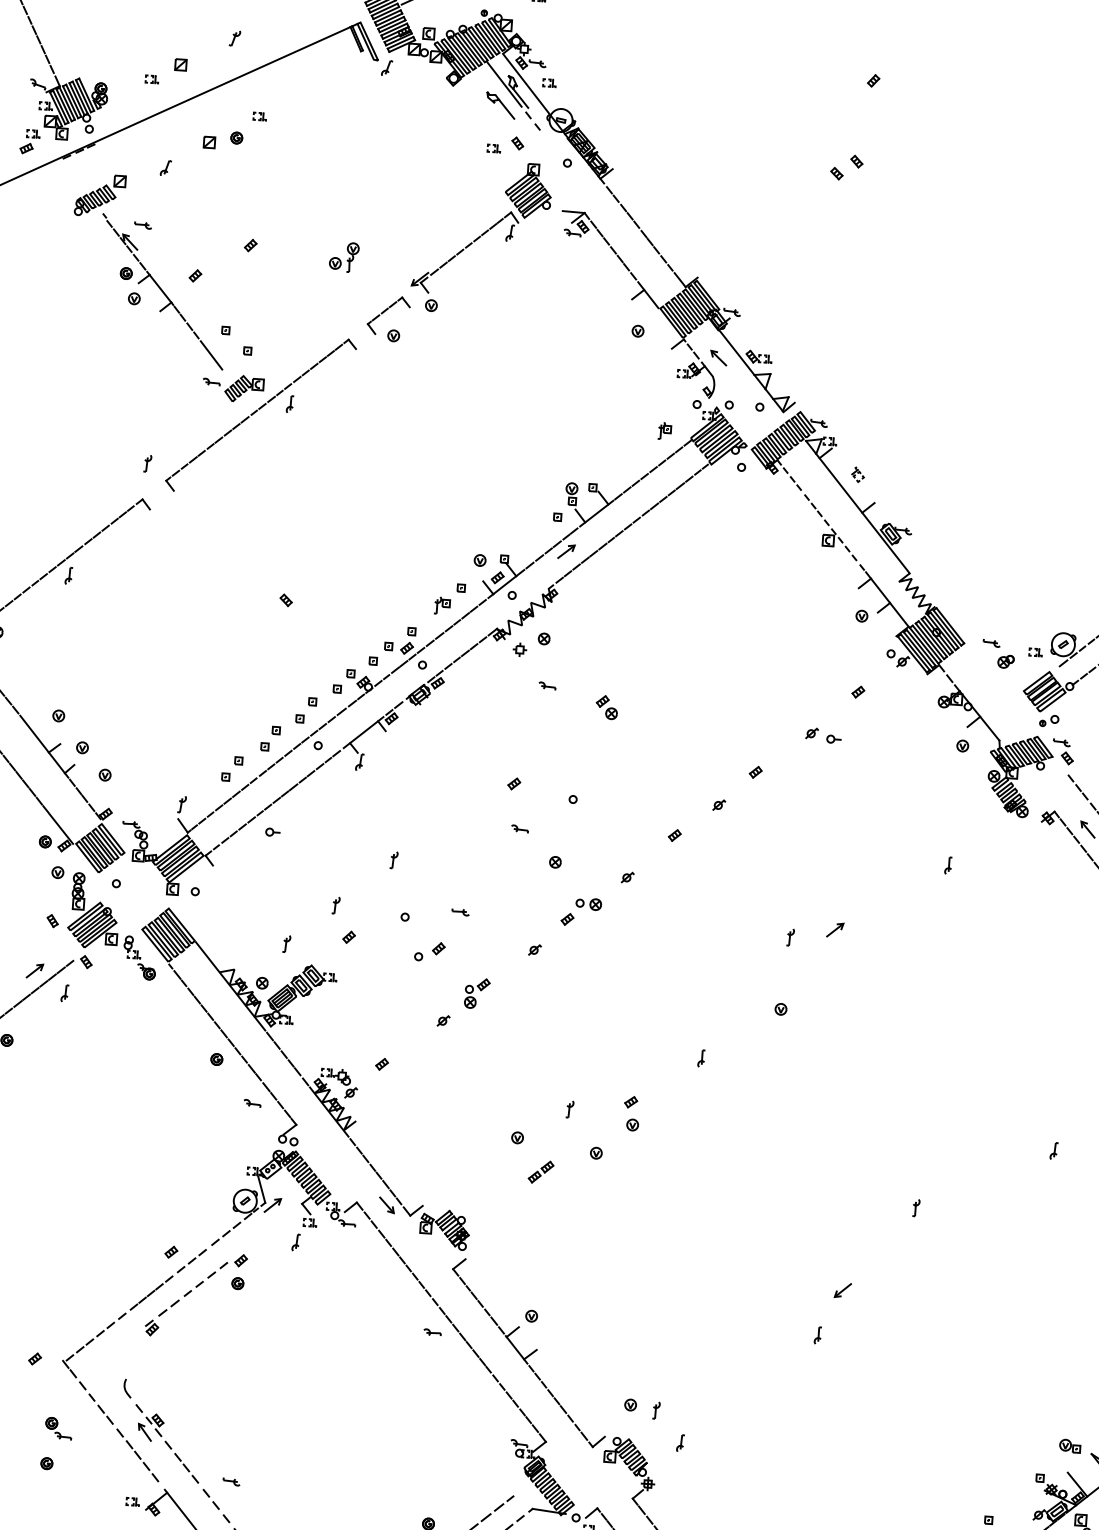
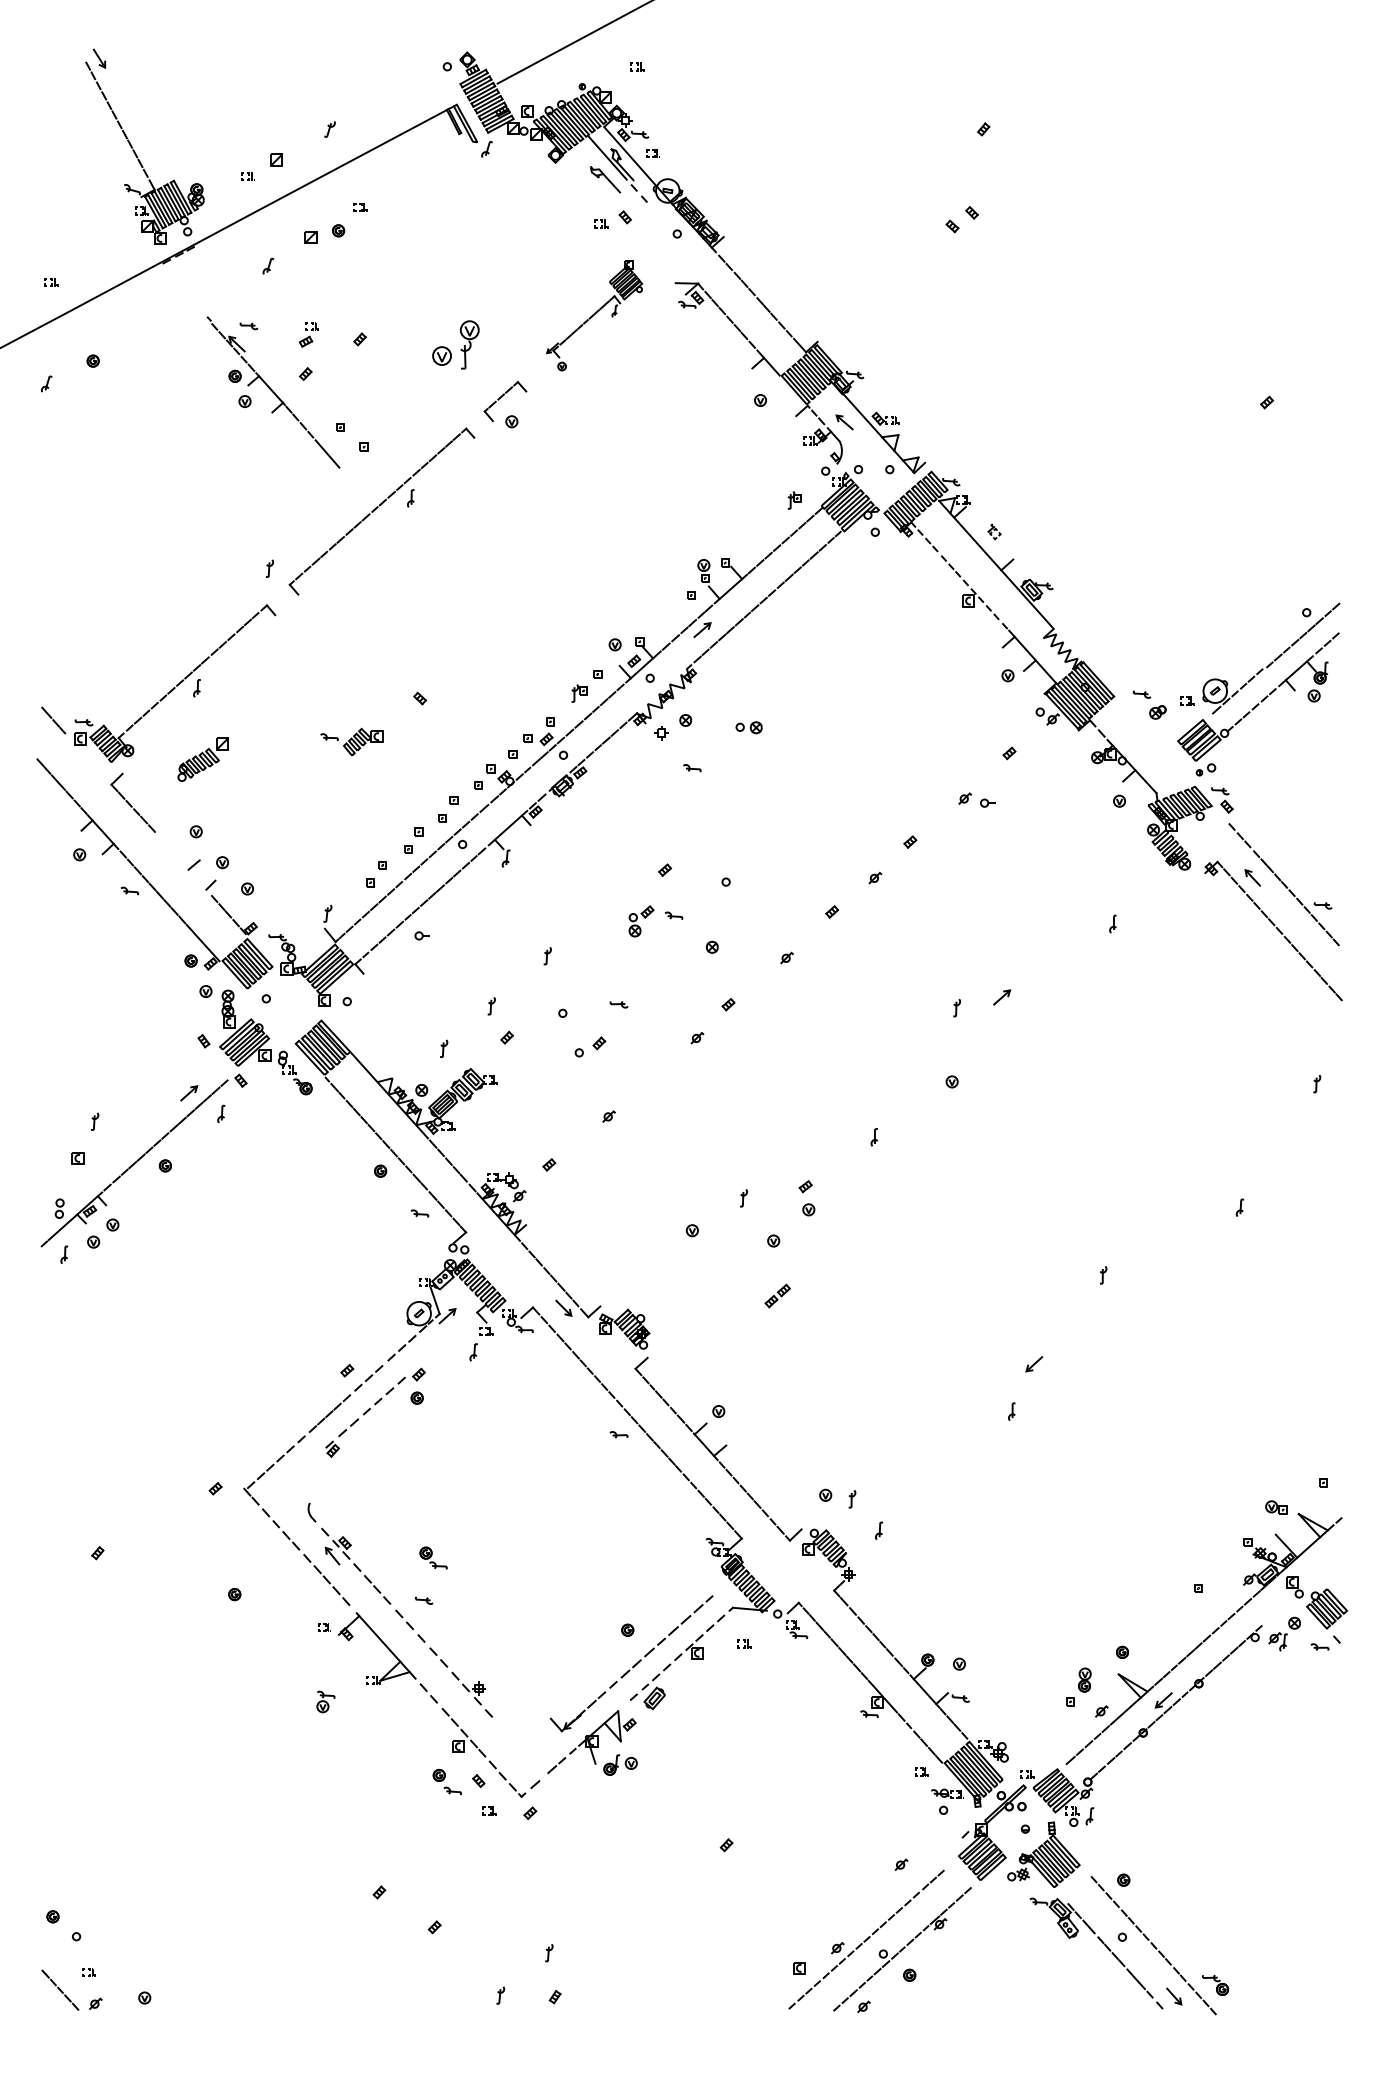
part: (29, 141) -> (308, 334), moved
part: (99, 195) -> (202, 759), moved
part: (481, 237) -> (594, 315), size x0.7
part: (344, 256) -> (456, 344), size x1.6
part: (232, 387) -> (351, 741), moved
part: (606, 706) -> (753, 785), removed
line: (44, 747) -> (183, 864), removed
part: (588, 903) -> (748, 727), moved
part: (477, 993) -> (641, 921), moved
part: (540, 1171) -> (777, 1295), moved
part: (58, 1428) -> (433, 1557), moved

